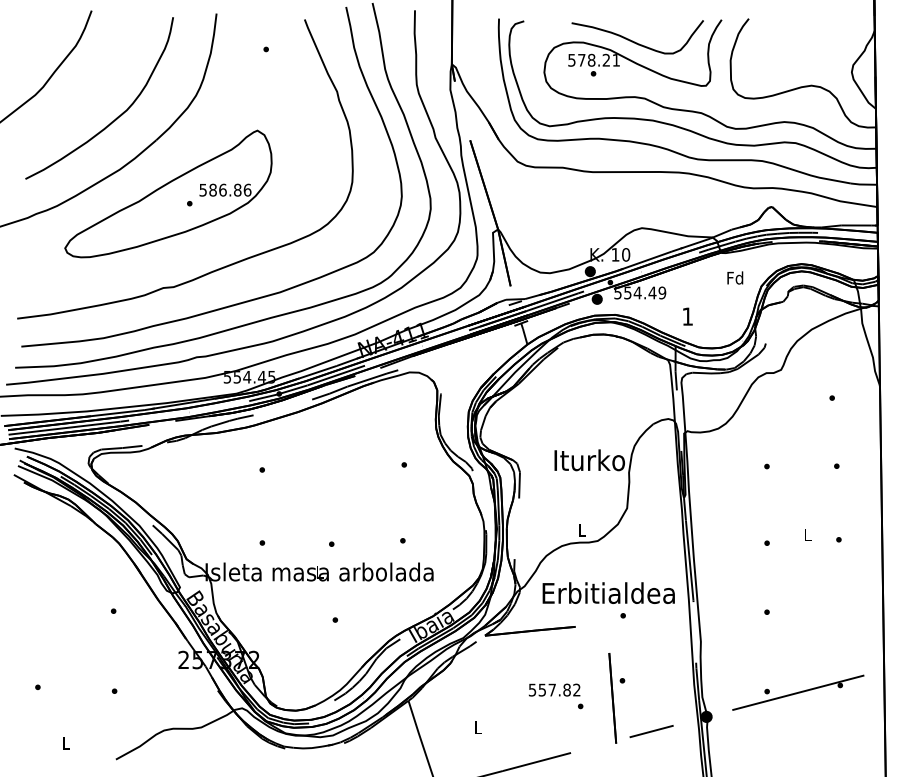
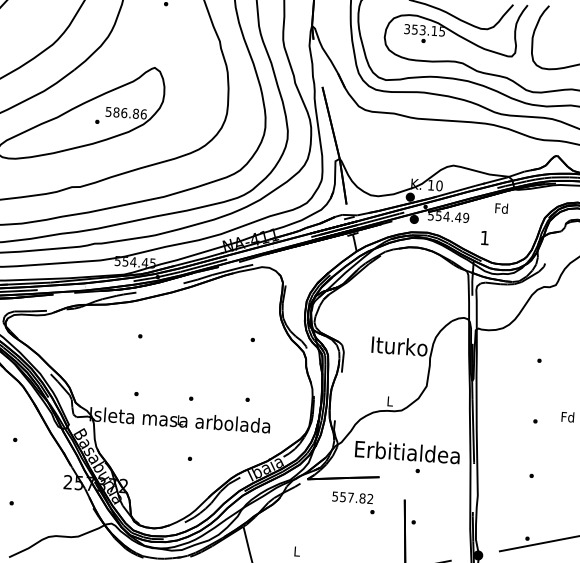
text: (593, 59) -> (424, 29), 578.21 -> 353.15
text: (735, 277) -> (501, 208), moved
text: (807, 534) -> (567, 416), L -> Fd
text: (555, 696) -> (353, 502), moved

